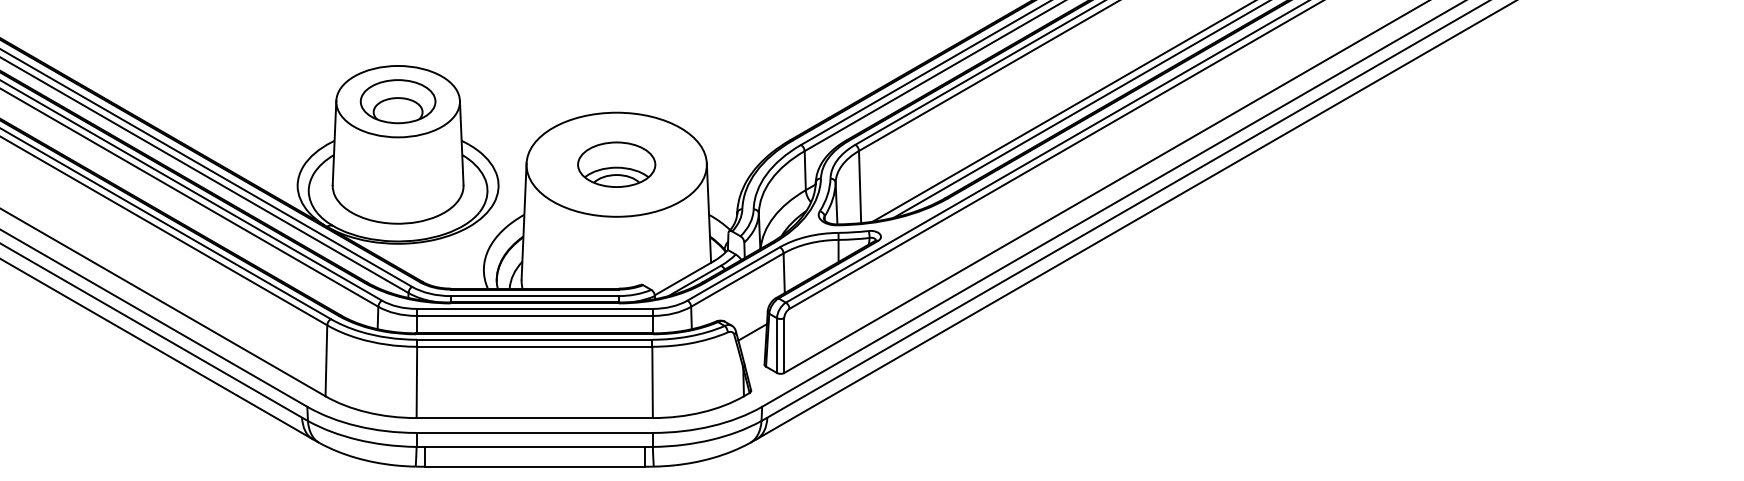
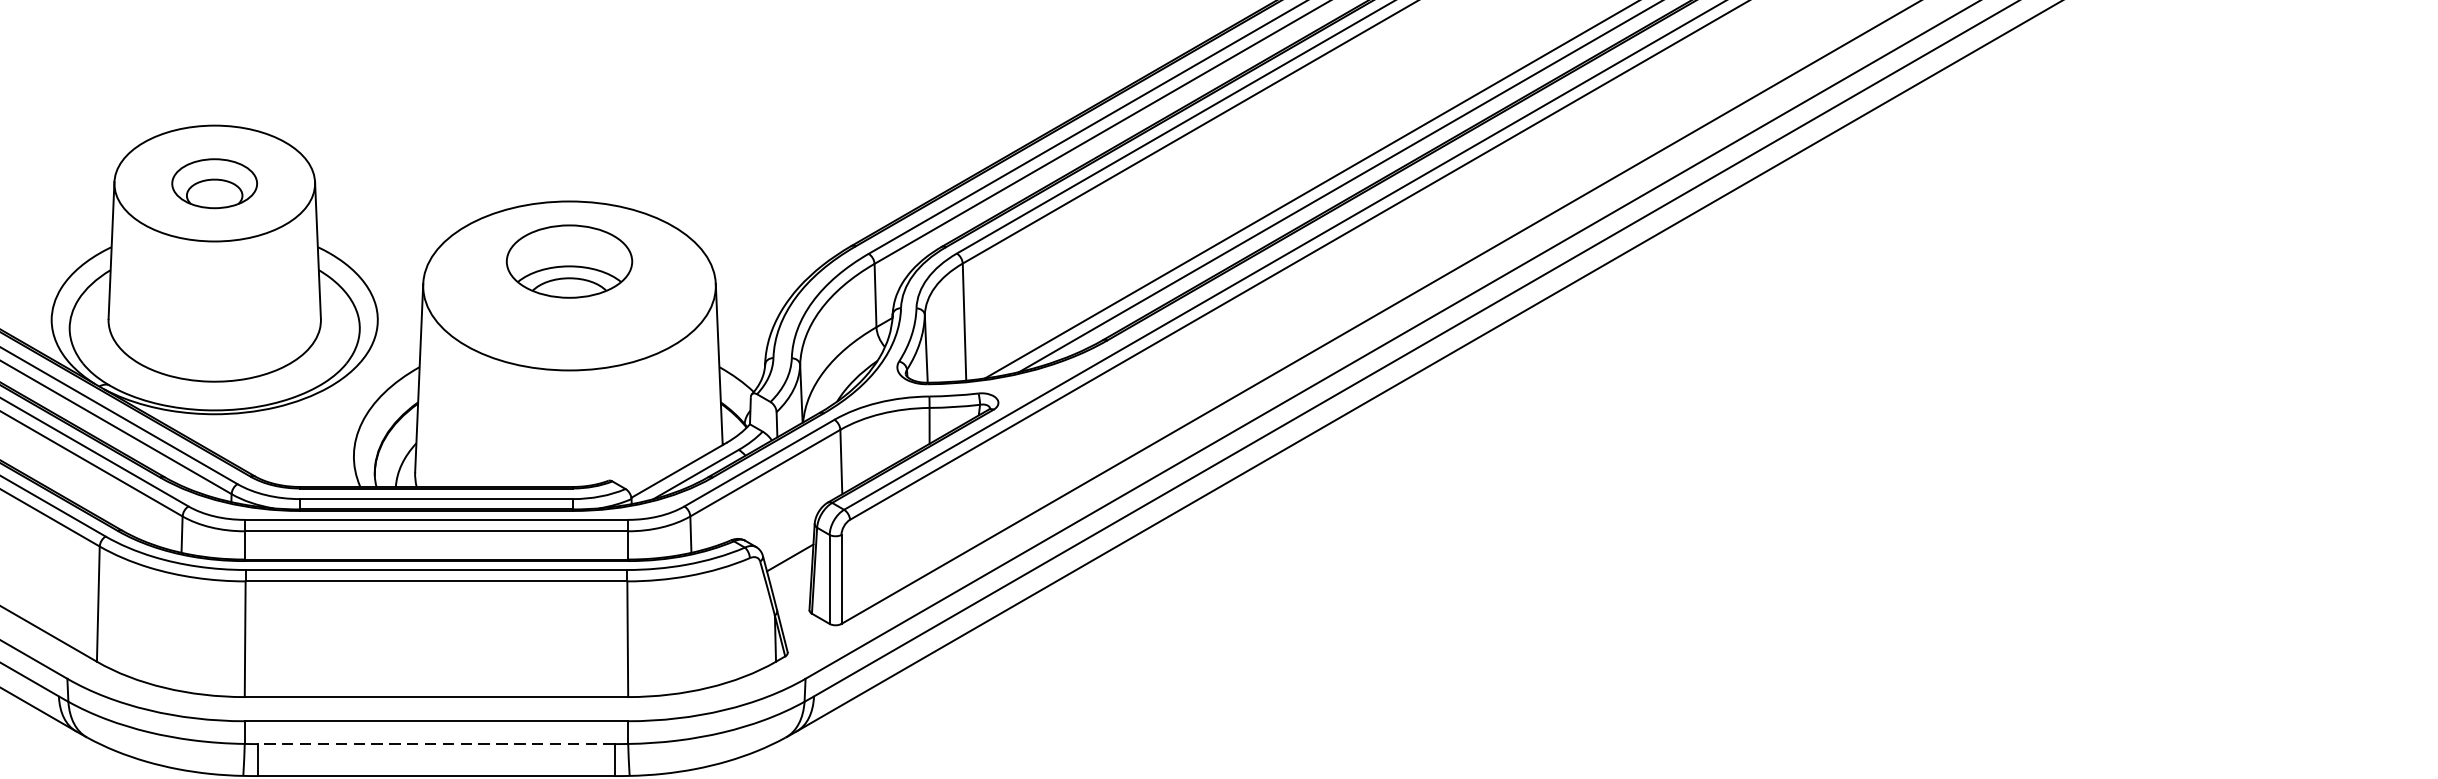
part: (397, 101) -> (213, 183), size x0.7
part: (616, 164) -> (569, 261), moved
line: (534, 447) -> (436, 744), solid -> dashed

